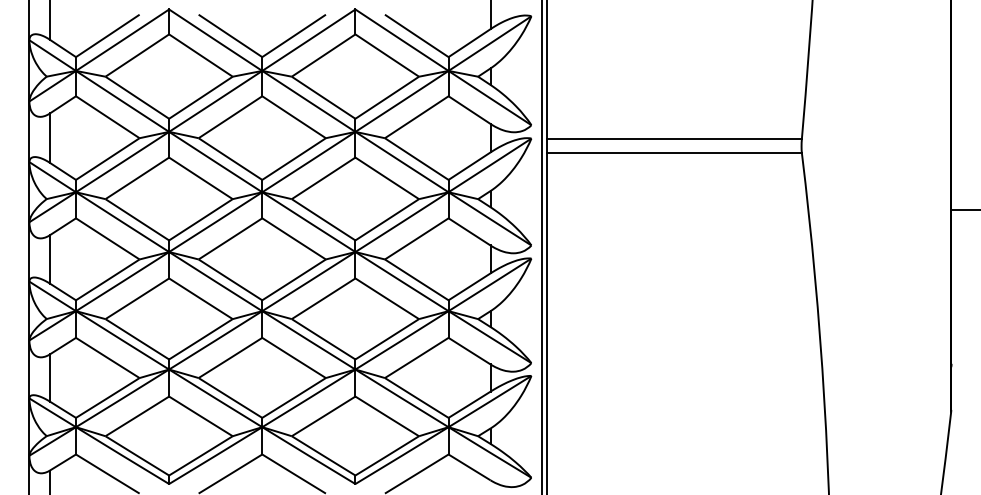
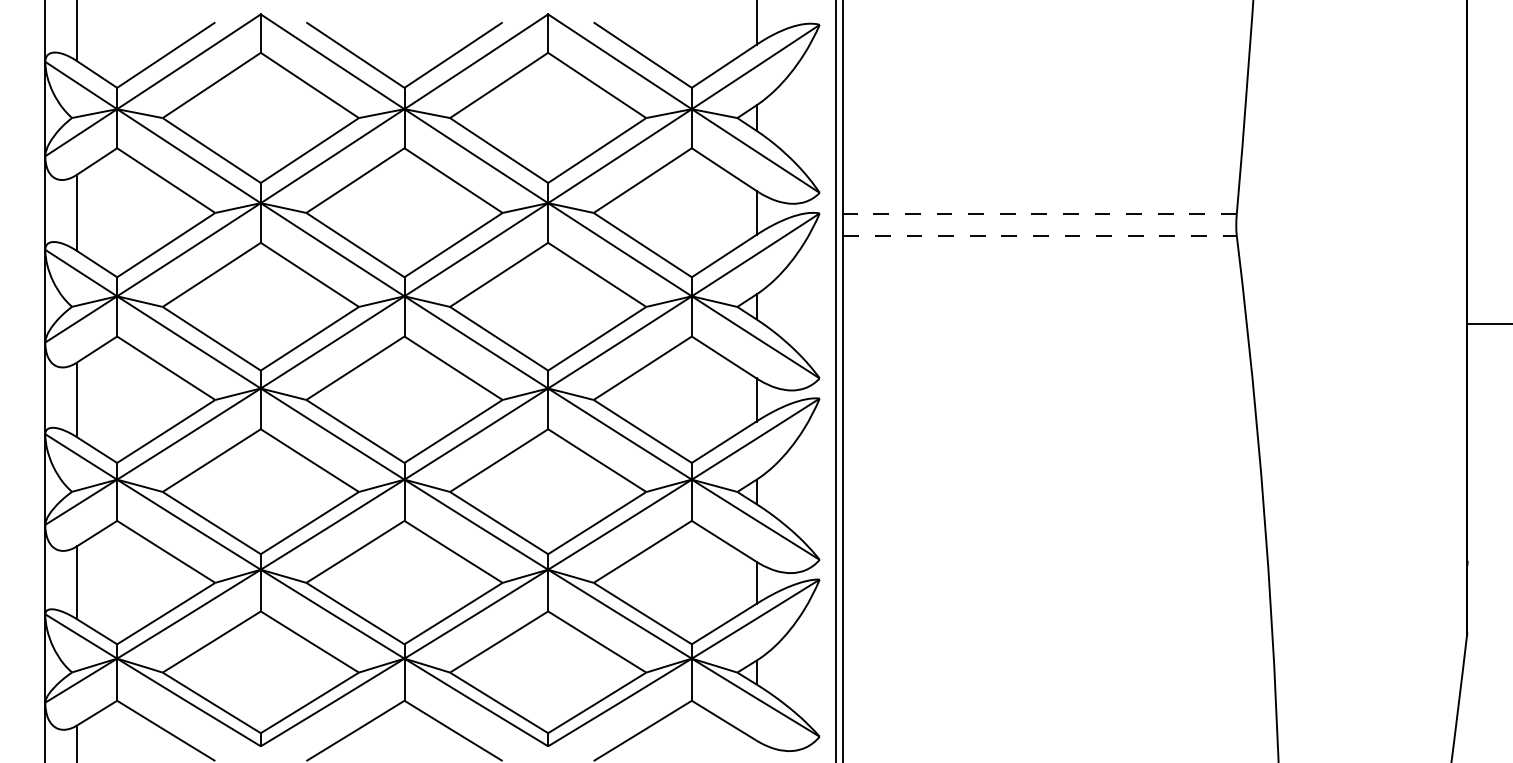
line: (674, 138) -> (1040, 213), solid -> dashed
line: (674, 153) -> (1040, 236), solid -> dashed

